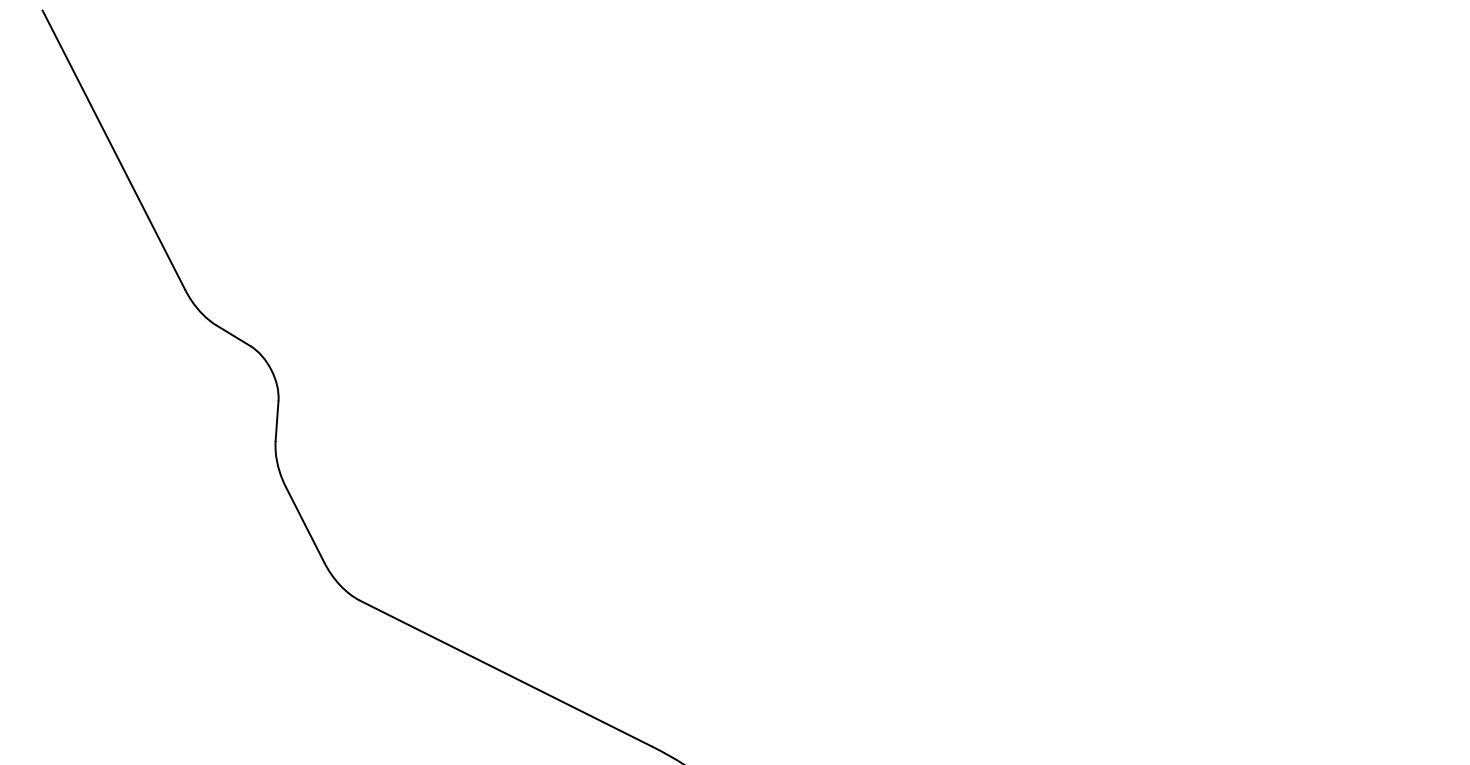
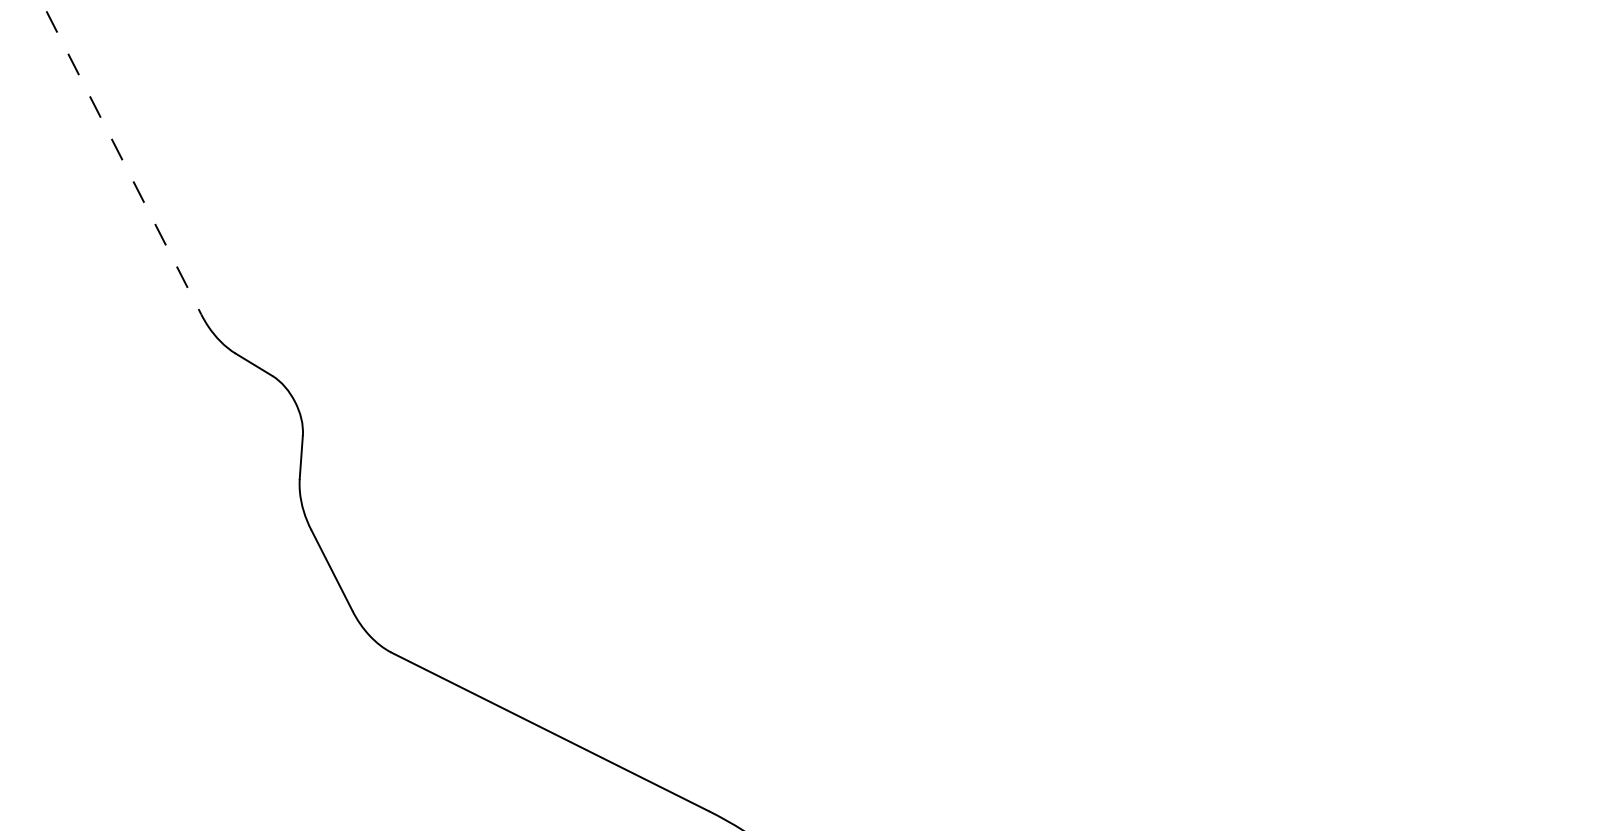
line: (114, 150) -> (124, 163), solid -> dashed

